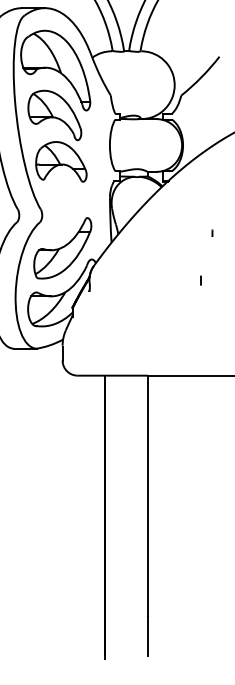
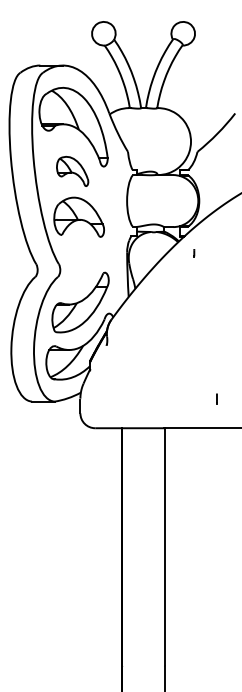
part: (54, 115) -> (72, 171), size x0.6
part: (212, 234) -> (194, 253), moved
line: (200, 280) -> (216, 398), moved

